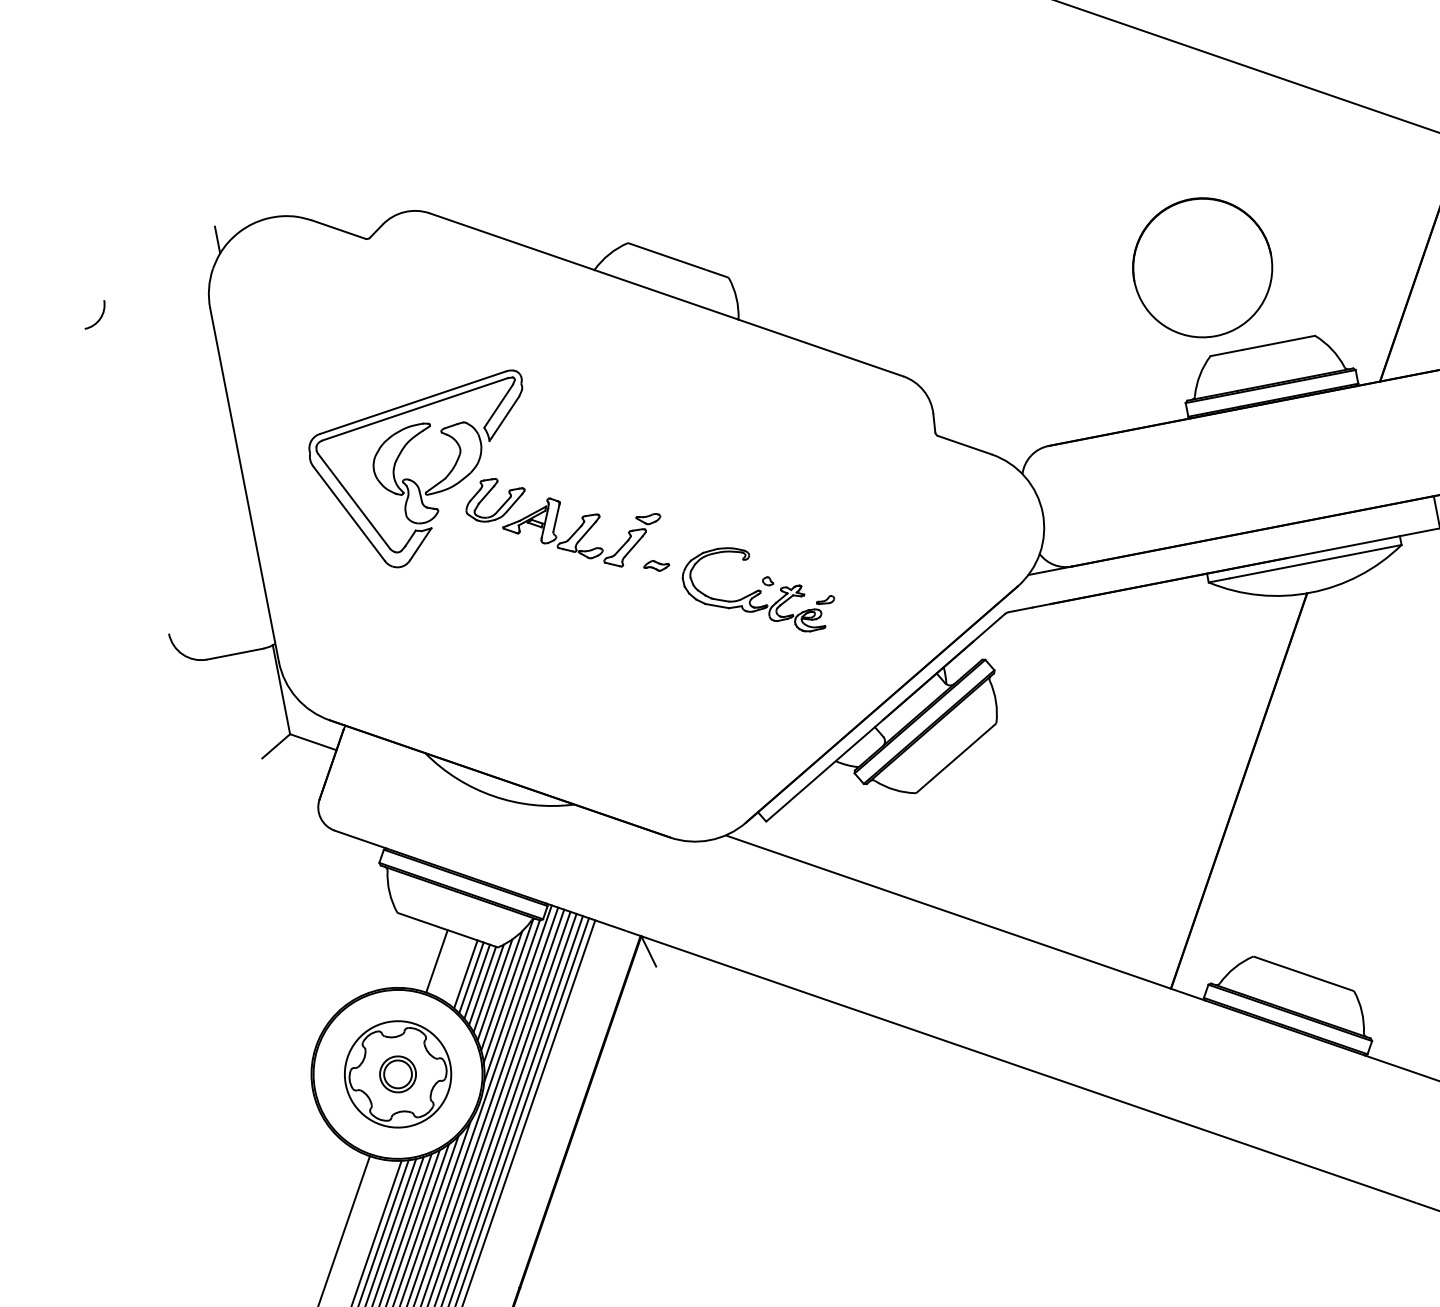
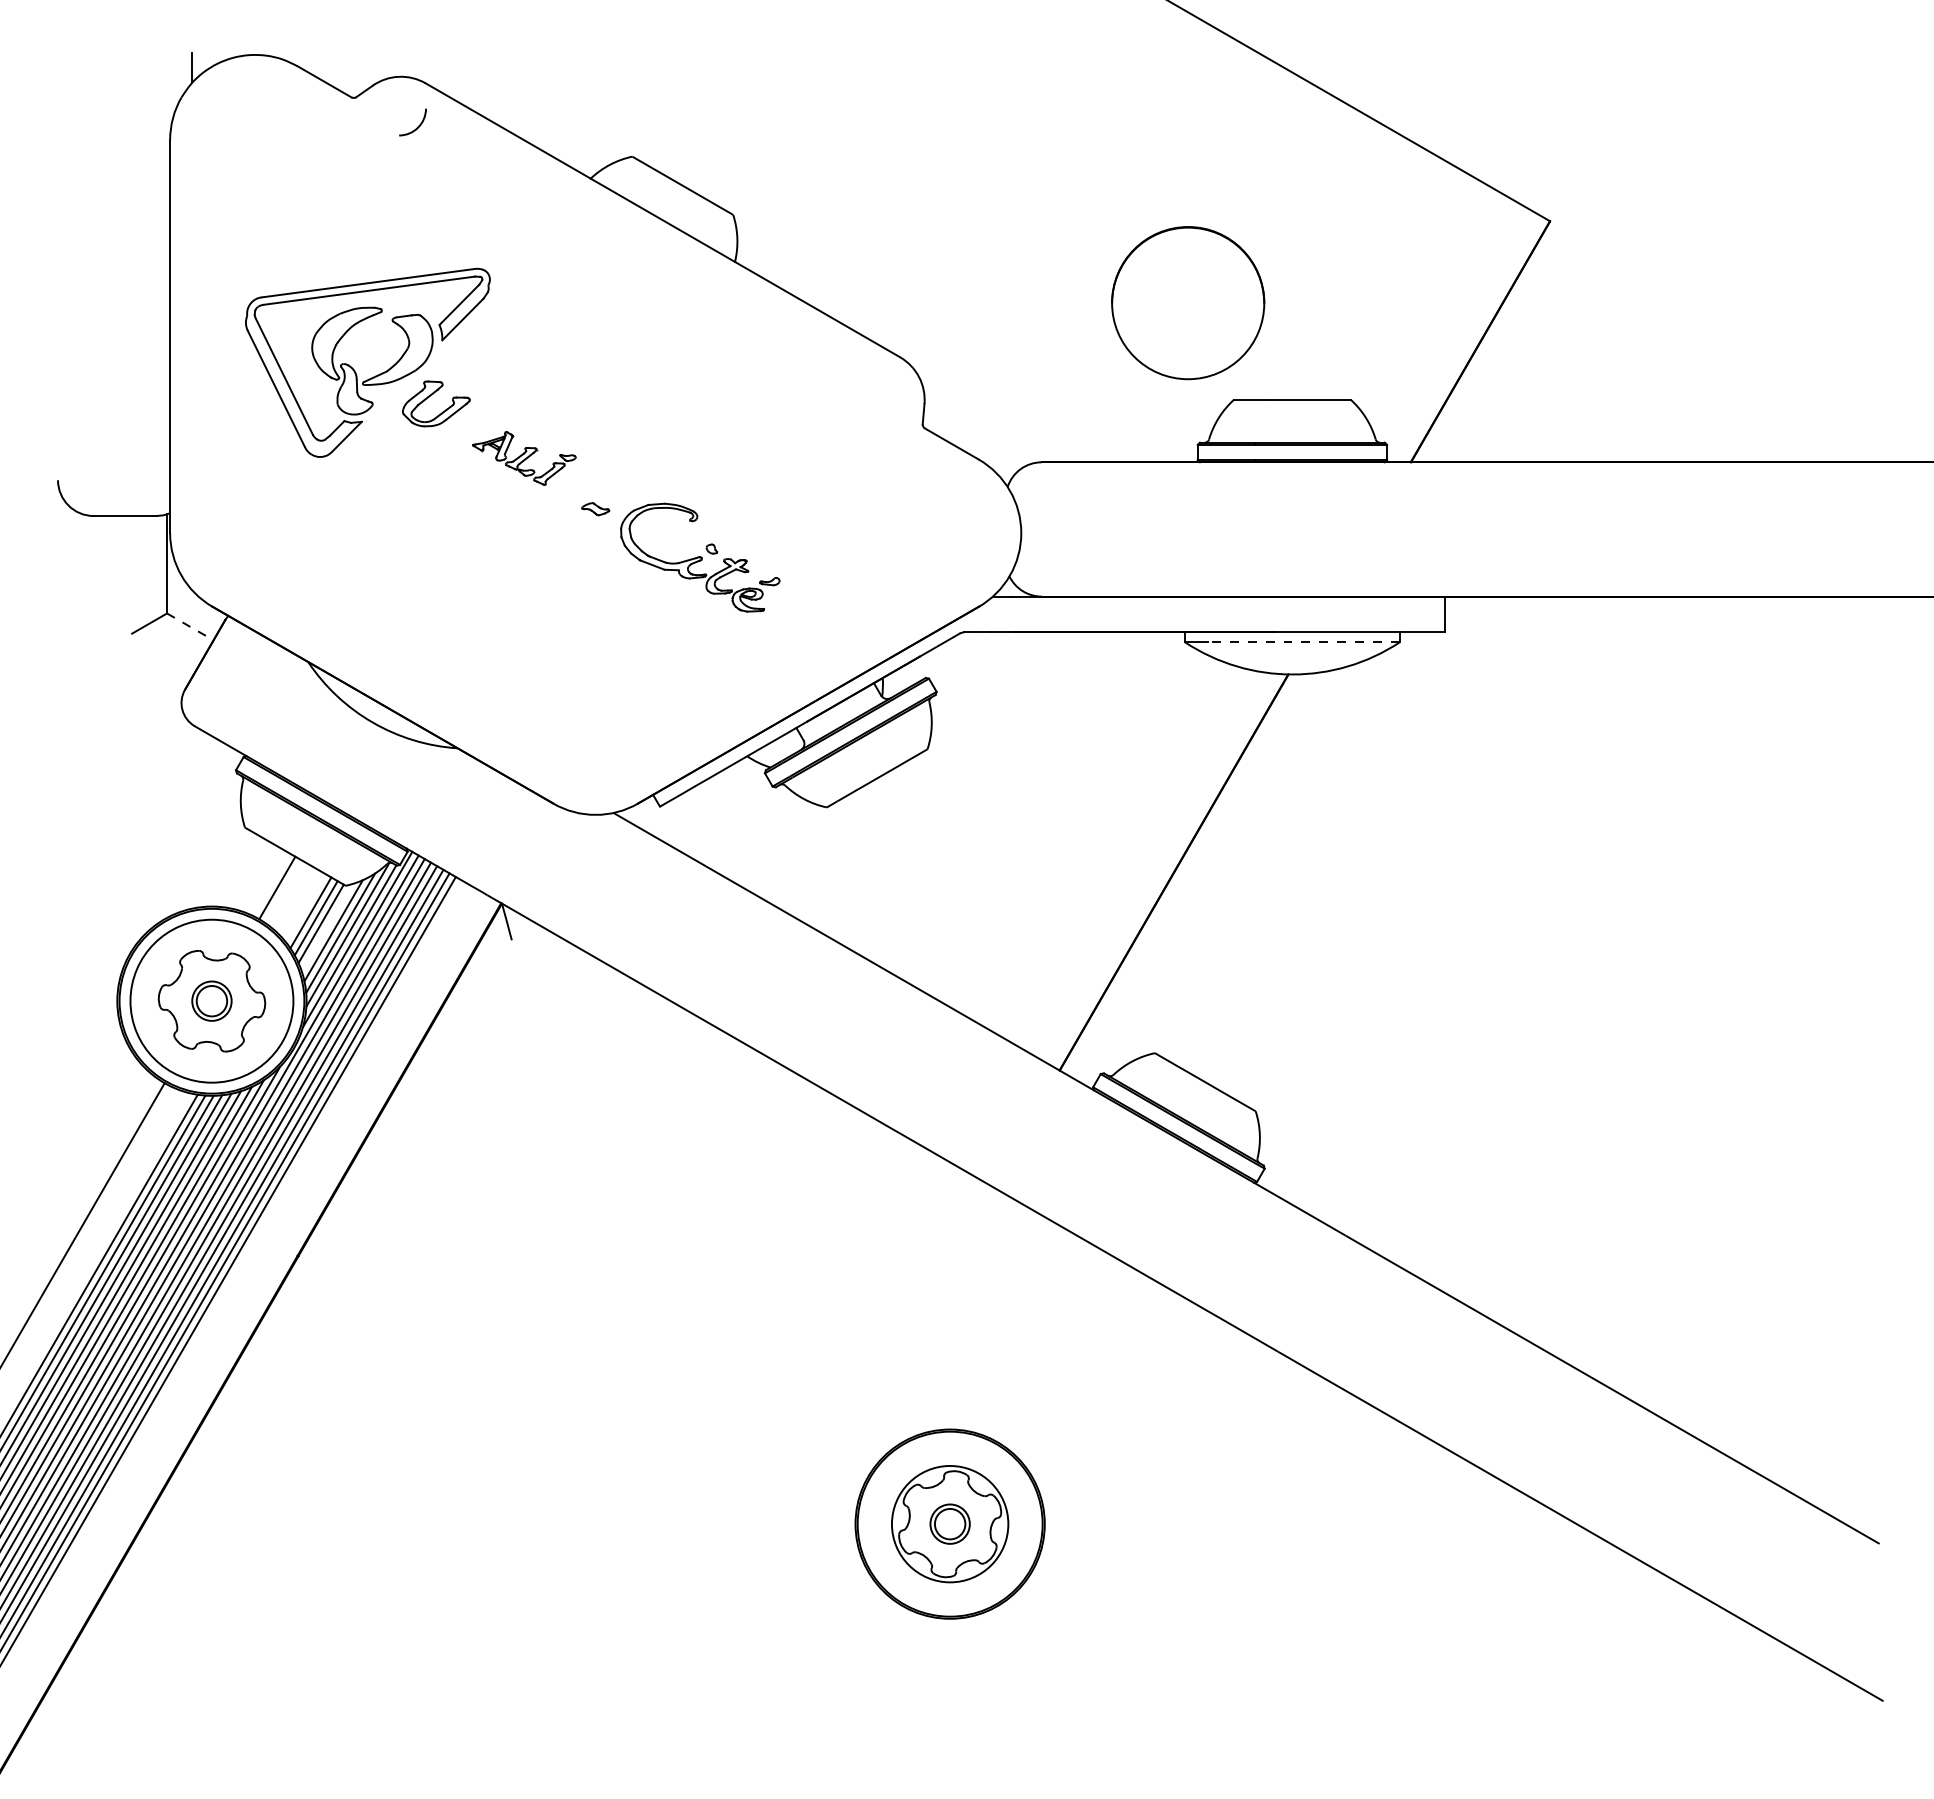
circle: (1203, 268) -> (1188, 303), moved
arc: (99, 317) -> (417, 126), moved
part: (583, 532) -> (524, 458), size x0.6
line: (1316, 561) -> (1304, 642), solid -> dashed
line: (313, 741) -> (190, 626), solid -> dashed
line: (465, 973) -> (305, 907), removed
line: (487, 988) -> (326, 927), removed
circle: (397, 1074) -> (211, 1001), size x1.4

